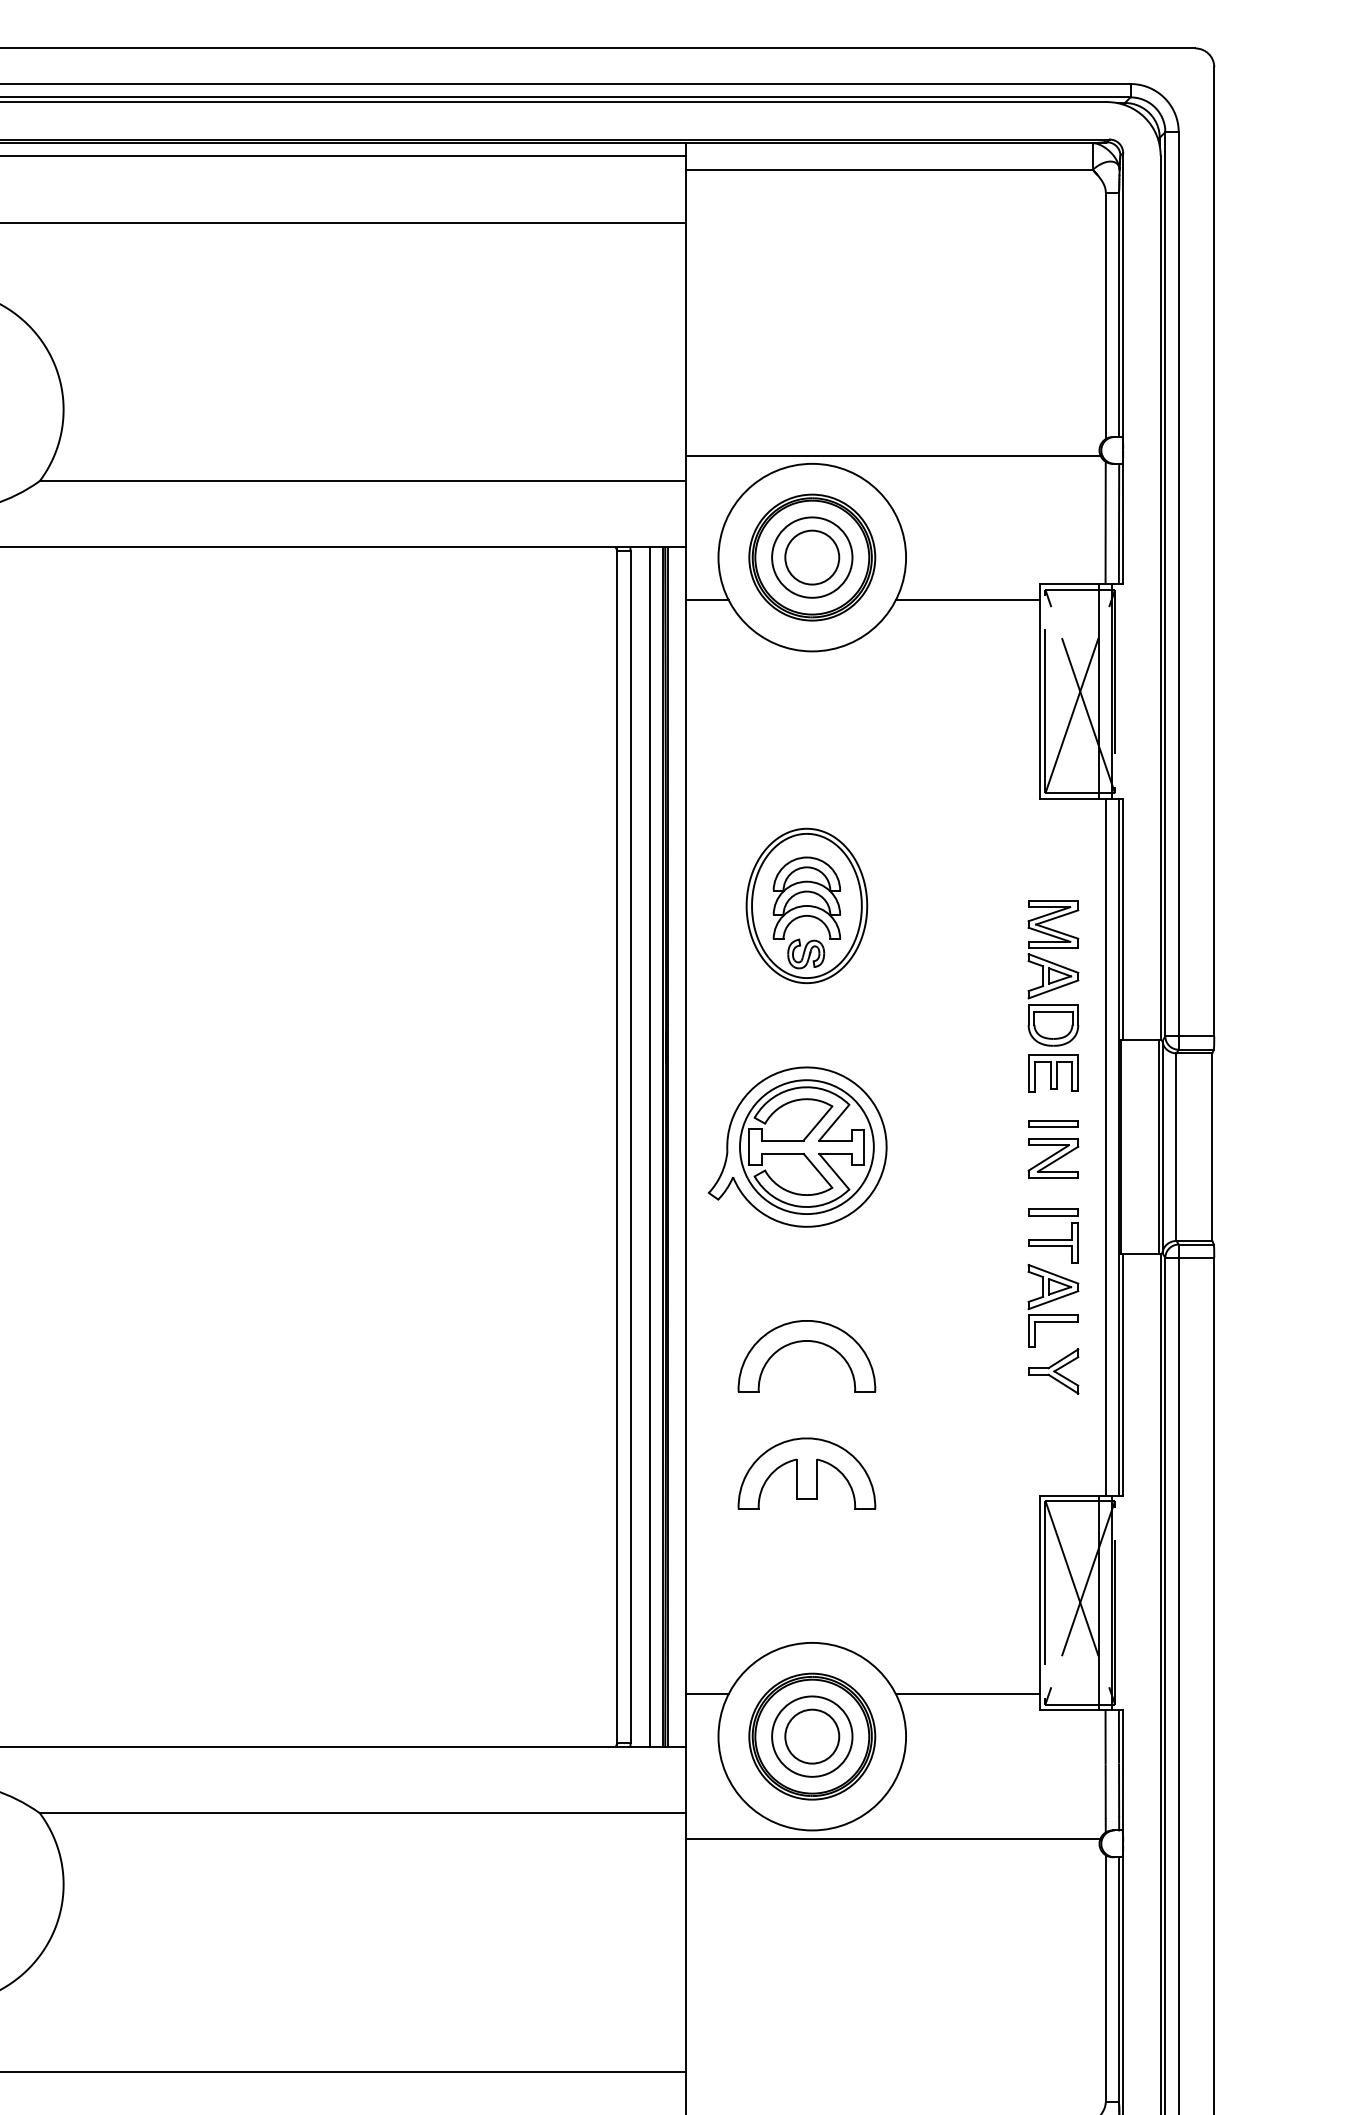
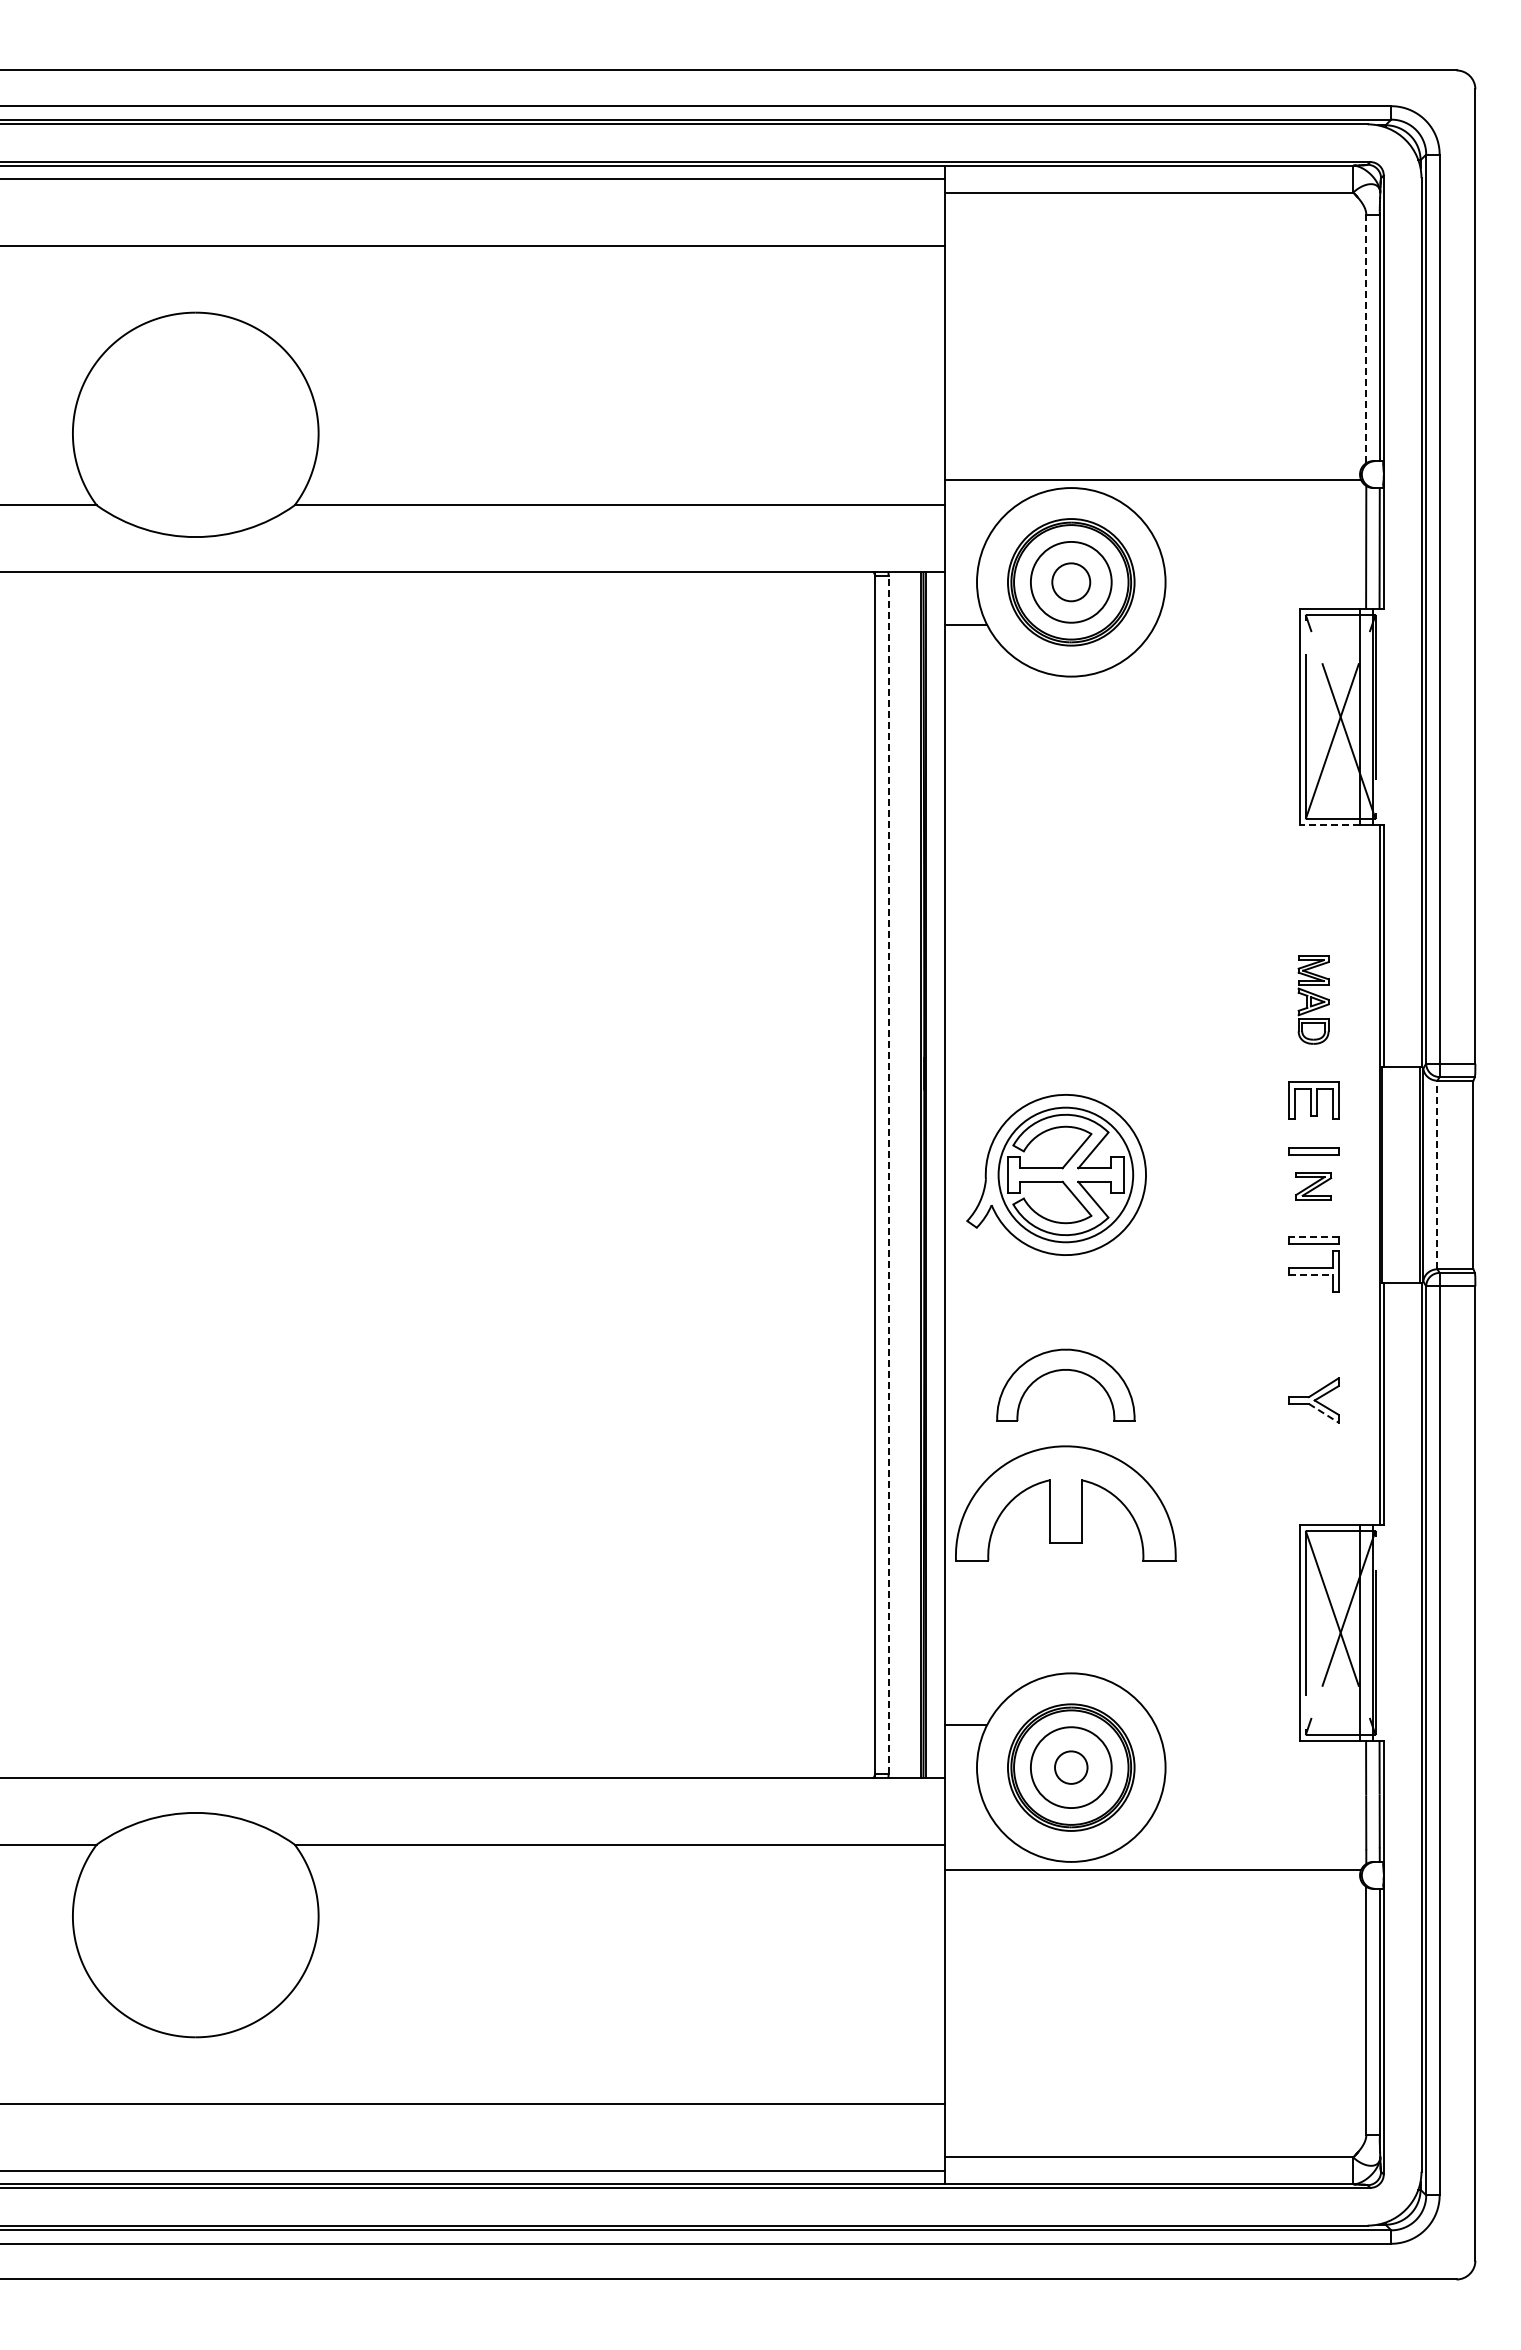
line: (1105, 316) -> (1366, 339), solid -> dashed
circle: (812, 557) -> (1071, 582), size x0.7
line: (967, 600) -> (1227, 625), removed
line: (1069, 798) -> (1329, 824), solid -> dashed
part: (806, 905) -> (1065, 932), removed
part: (1053, 972) -> (1313, 999), size x0.6
line: (630, 1146) -> (888, 1174), solid -> dashed
line: (649, 1146) -> (907, 1174), removed
line: (1105, 1146) -> (1366, 1174), removed
line: (1175, 1146) -> (1436, 1174), solid -> dashed
part: (1053, 1158) -> (1313, 1186), size x0.7
line: (1053, 1209) -> (1313, 1237), solid -> dashed
line: (1050, 1246) -> (1310, 1274), solid -> dashed
part: (1053, 1305) -> (1313, 1334), removed
line: (1063, 1384) -> (1323, 1413), solid -> dashed
part: (806, 1473) -> (1065, 1503), size x1.6
line: (967, 1693) -> (1227, 1724), removed
circle: (812, 1736) -> (1071, 1767), size x0.6

